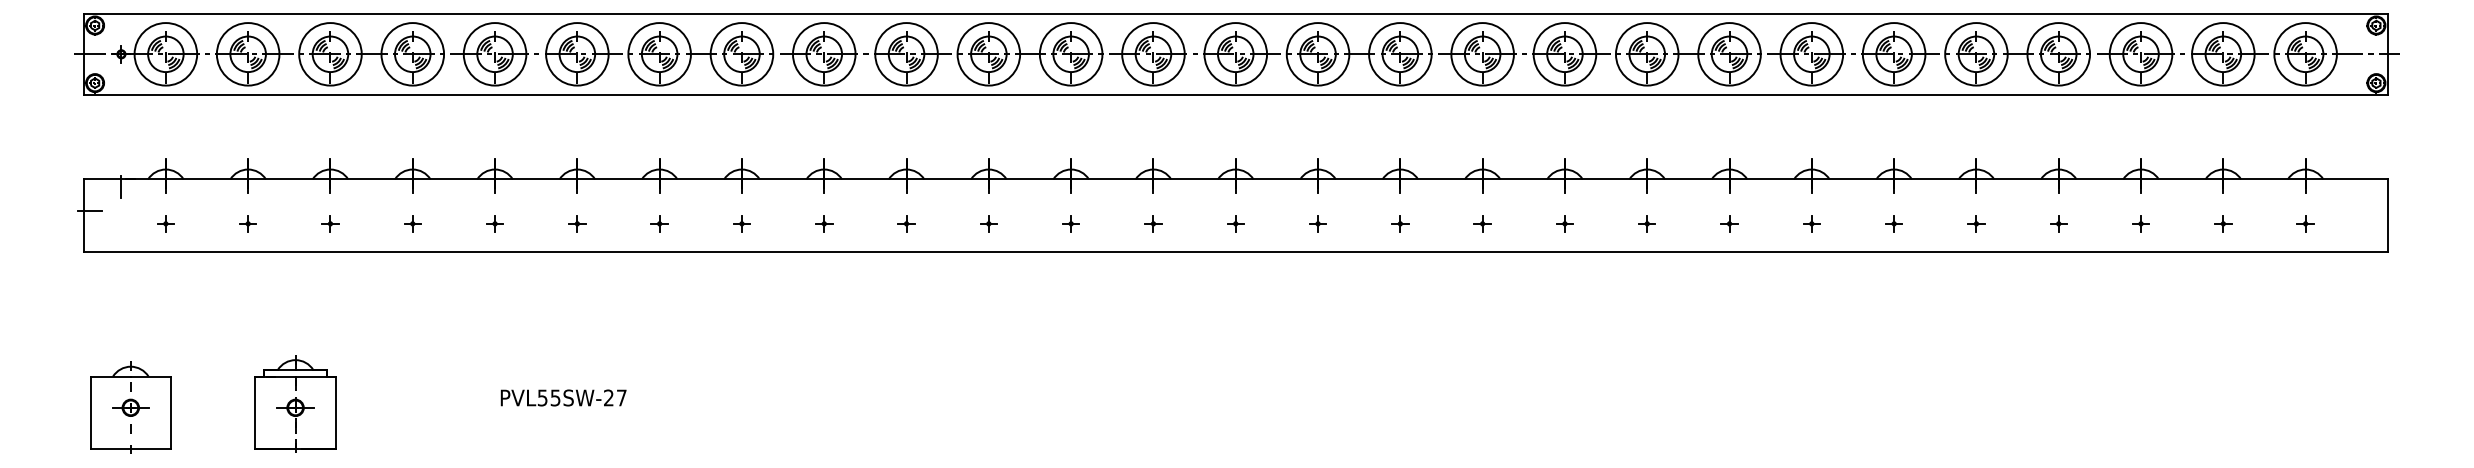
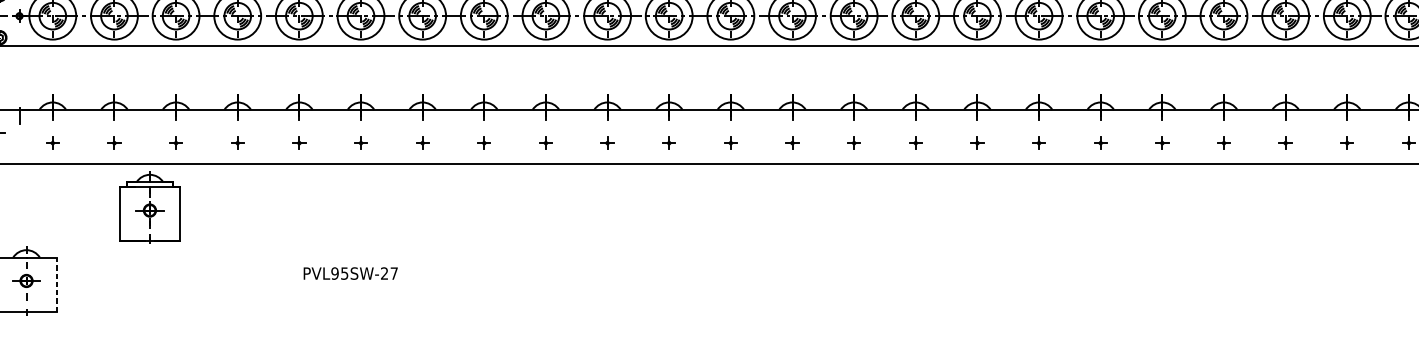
text: (542, 397) -> (334, 273), PVL55SW-27 -> PVL95SW-27
part: (295, 403) -> (149, 207), moved
line: (171, 412) -> (57, 284), solid -> dashed

